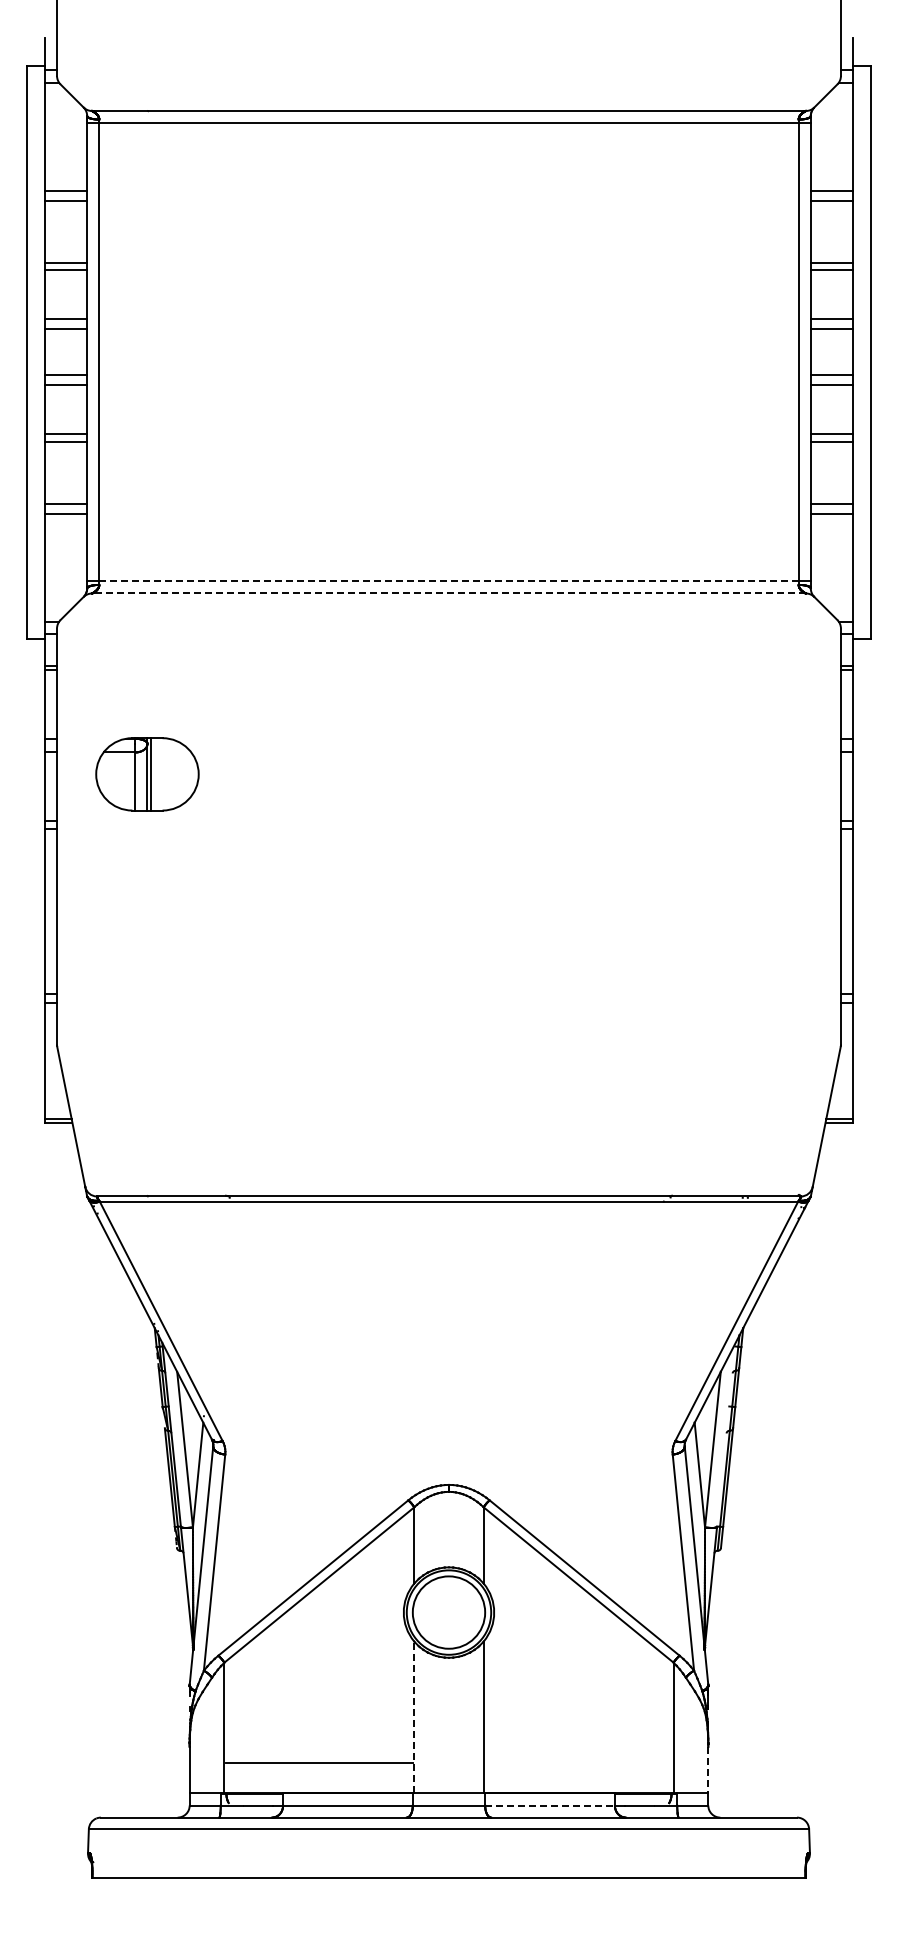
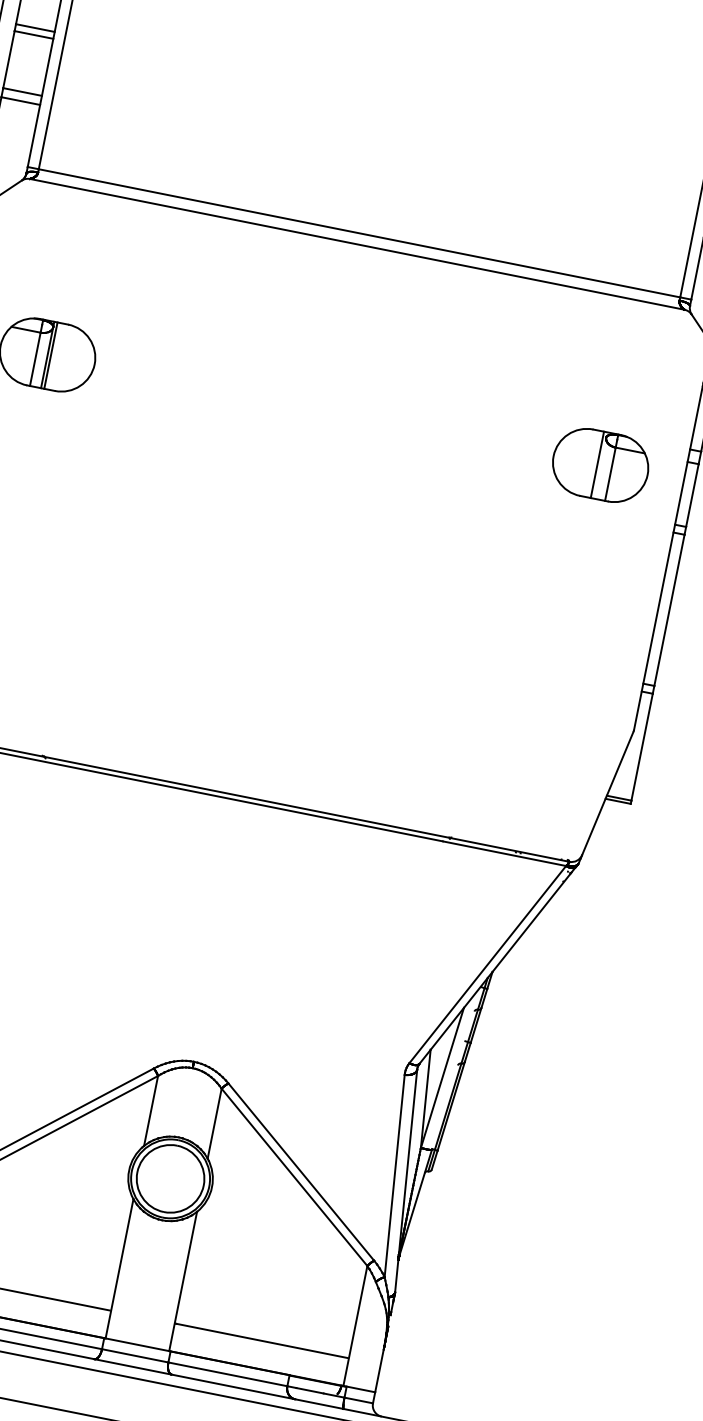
line: (449, 581) -> (359, 233), dashed -> solid
line: (448, 593) -> (356, 244), dashed -> solid
part: (750, 774) -> (600, 465), added
line: (414, 1717) -> (119, 1268), dashed -> solid
line: (578, 1763) -> (261, 1341), added
line: (708, 1770) -> (379, 1371), dashed -> solid
line: (550, 1805) -> (228, 1374), dashed -> solid

